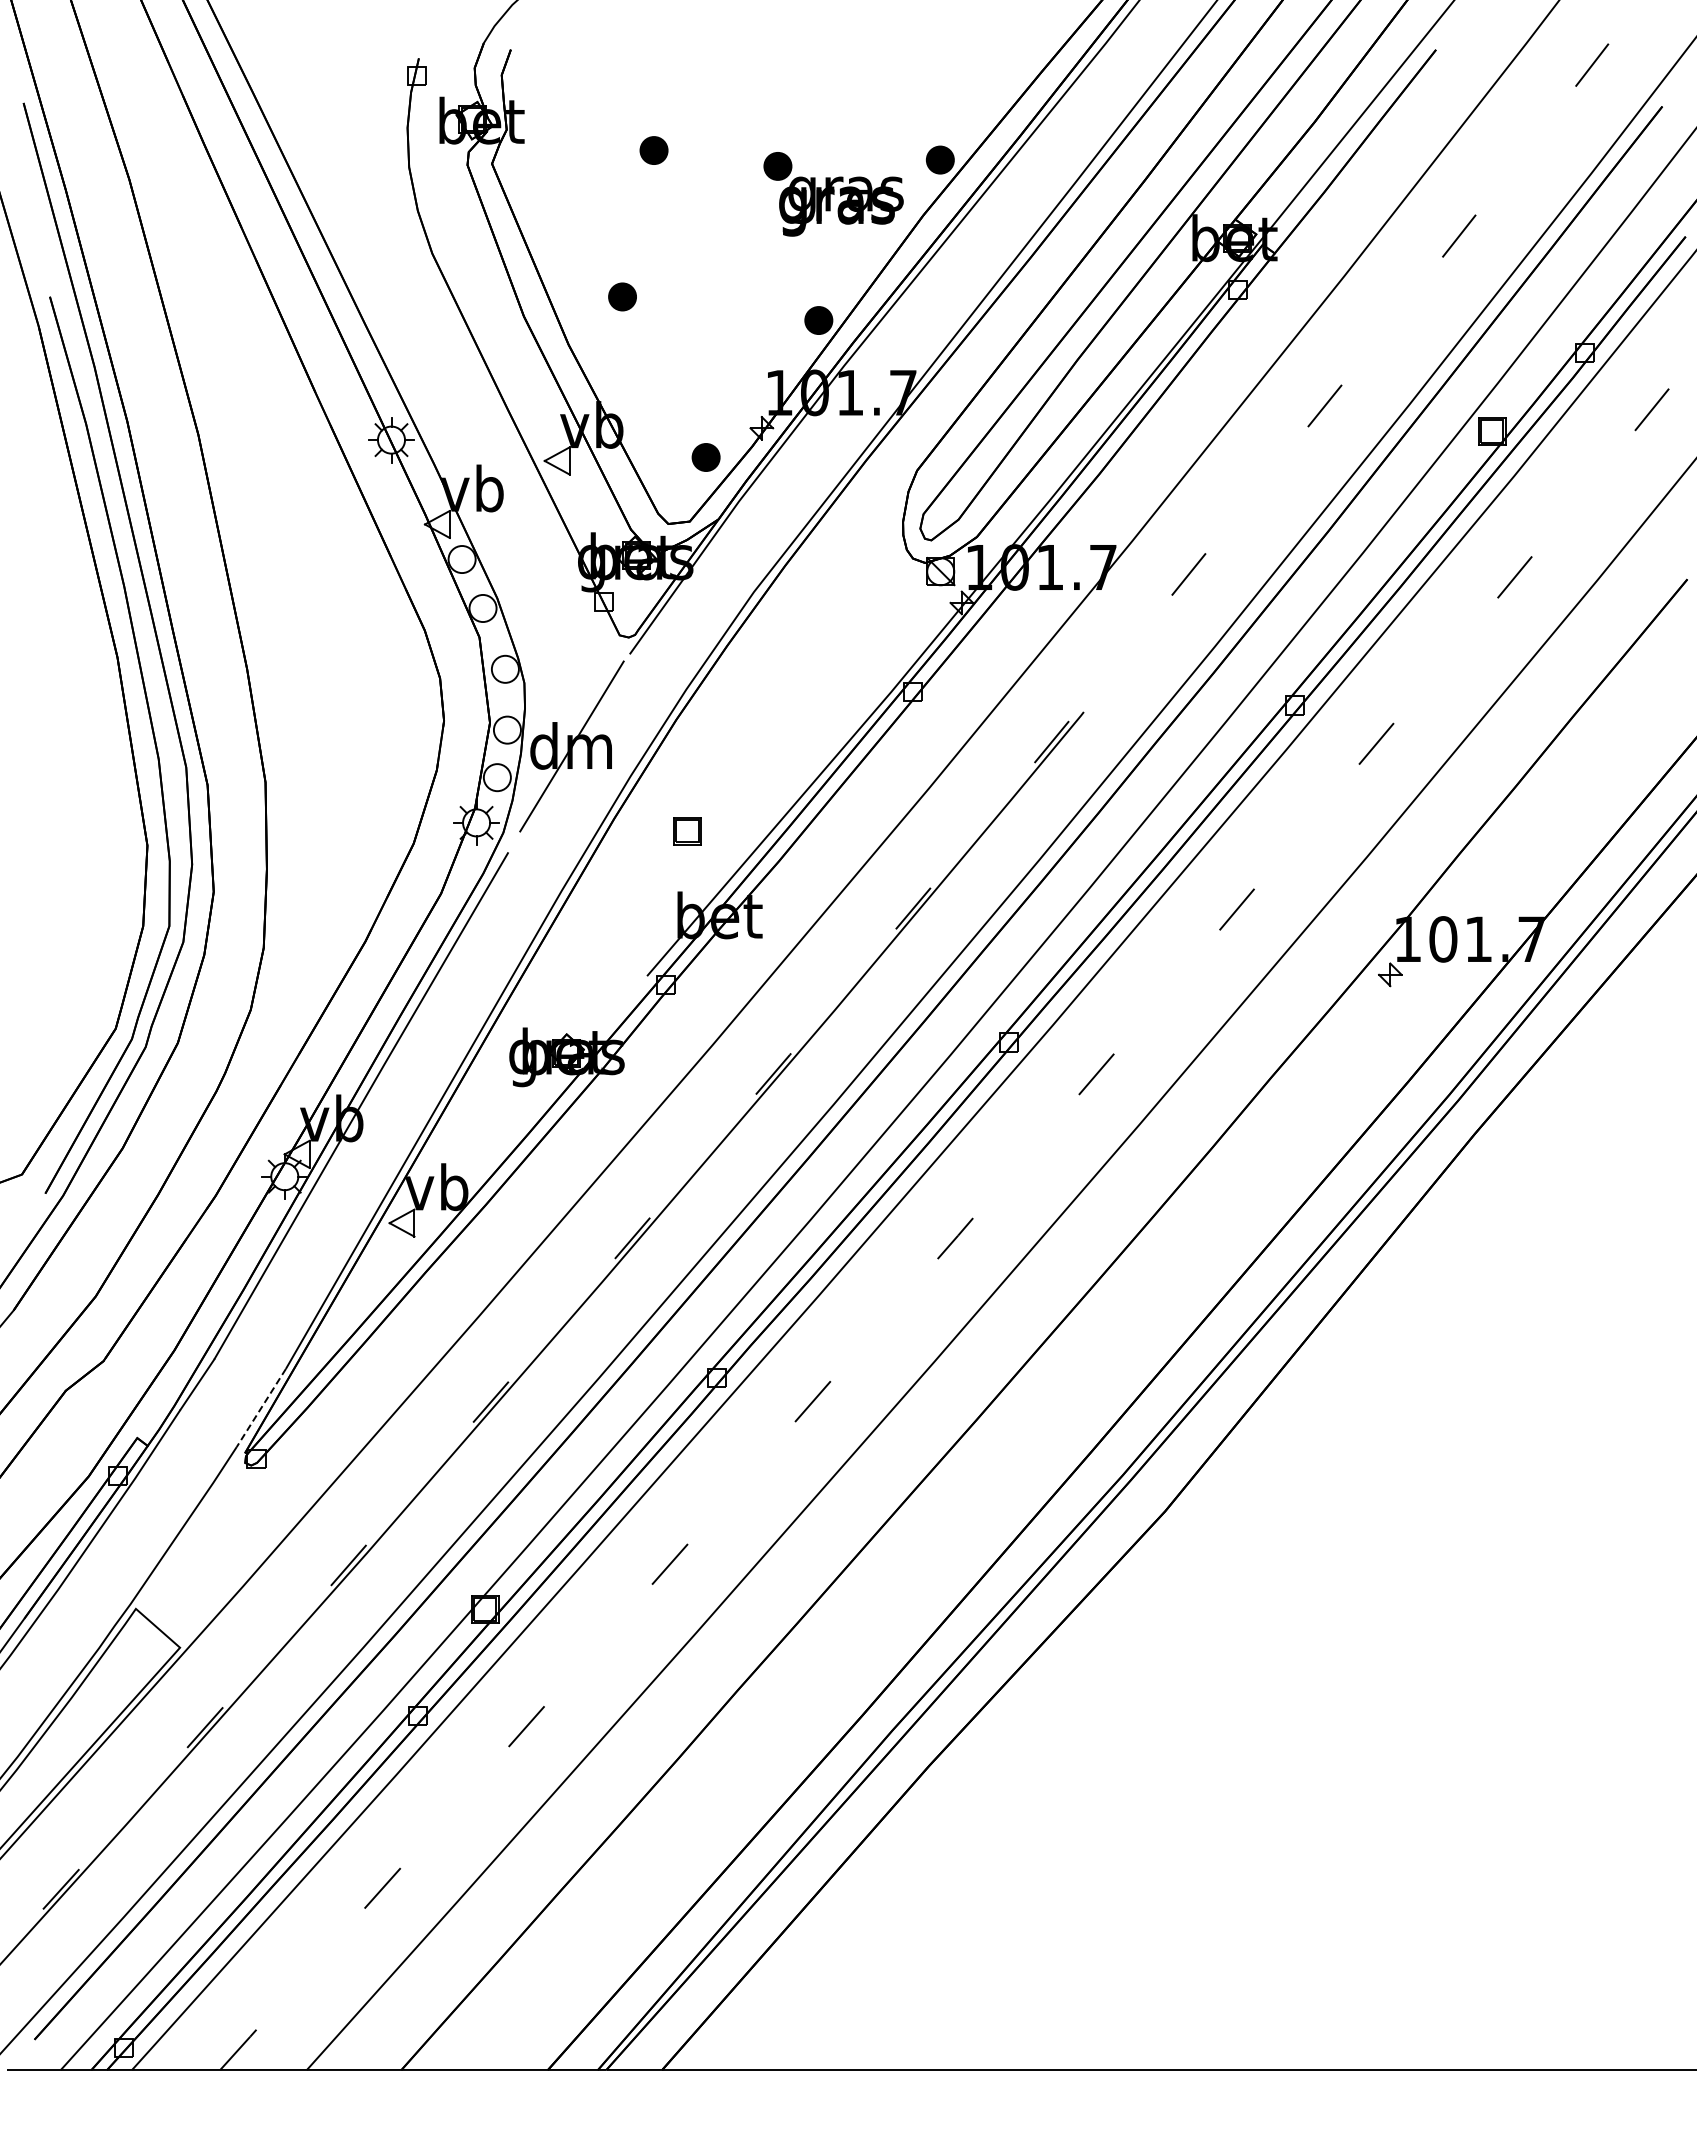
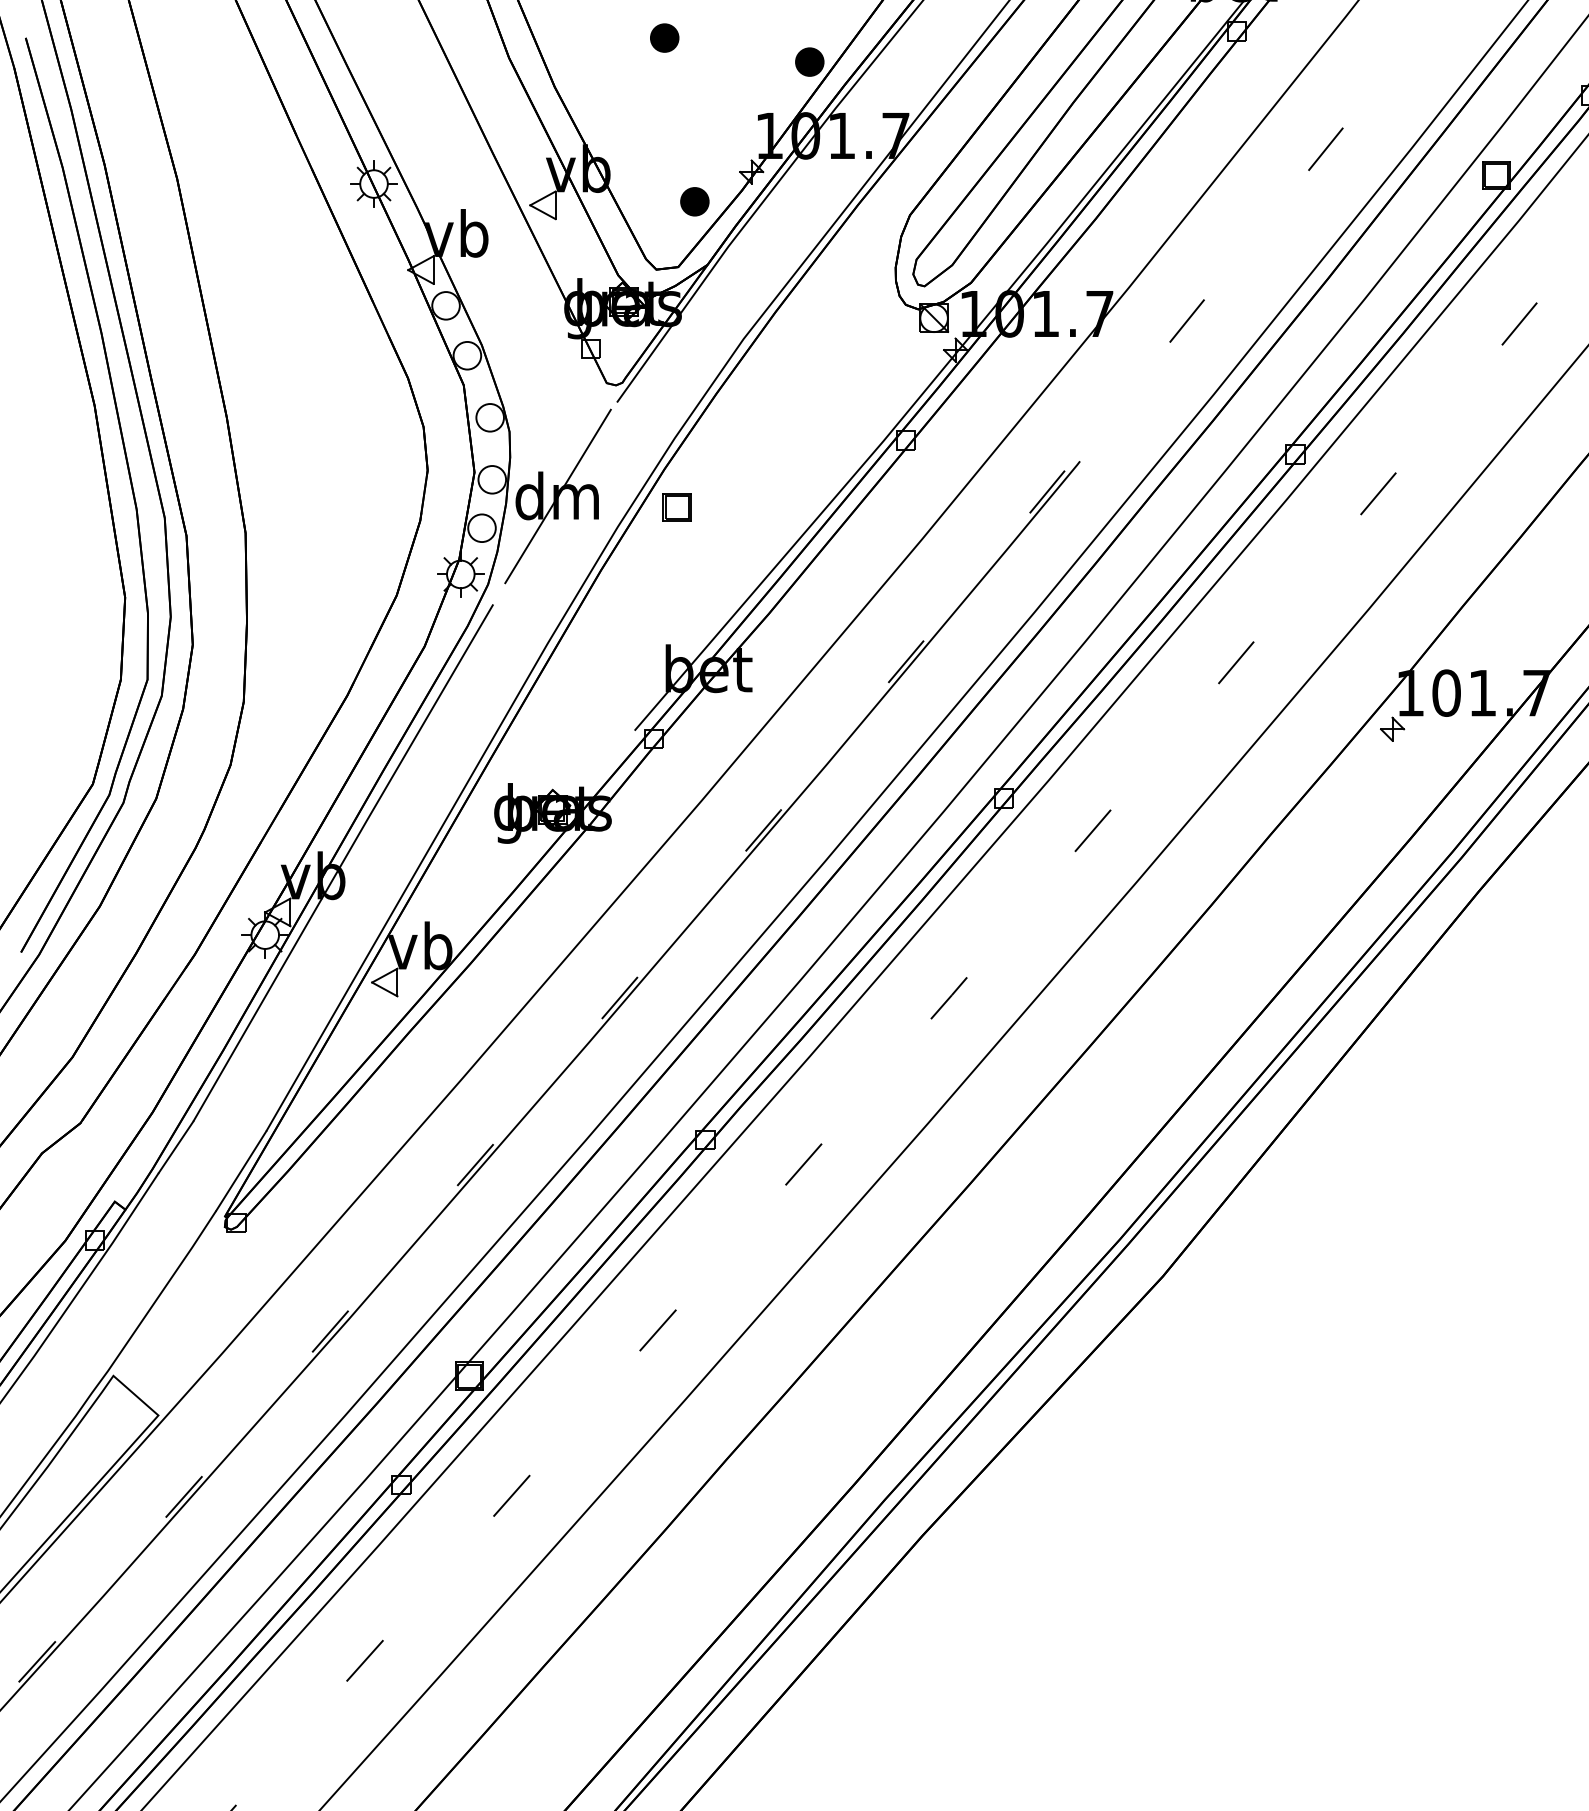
part: (622, 296) -> (664, 37), moved
part: (687, 831) -> (676, 507), moved
line: (261, 1408) -> (241, 1171), dashed -> solid

